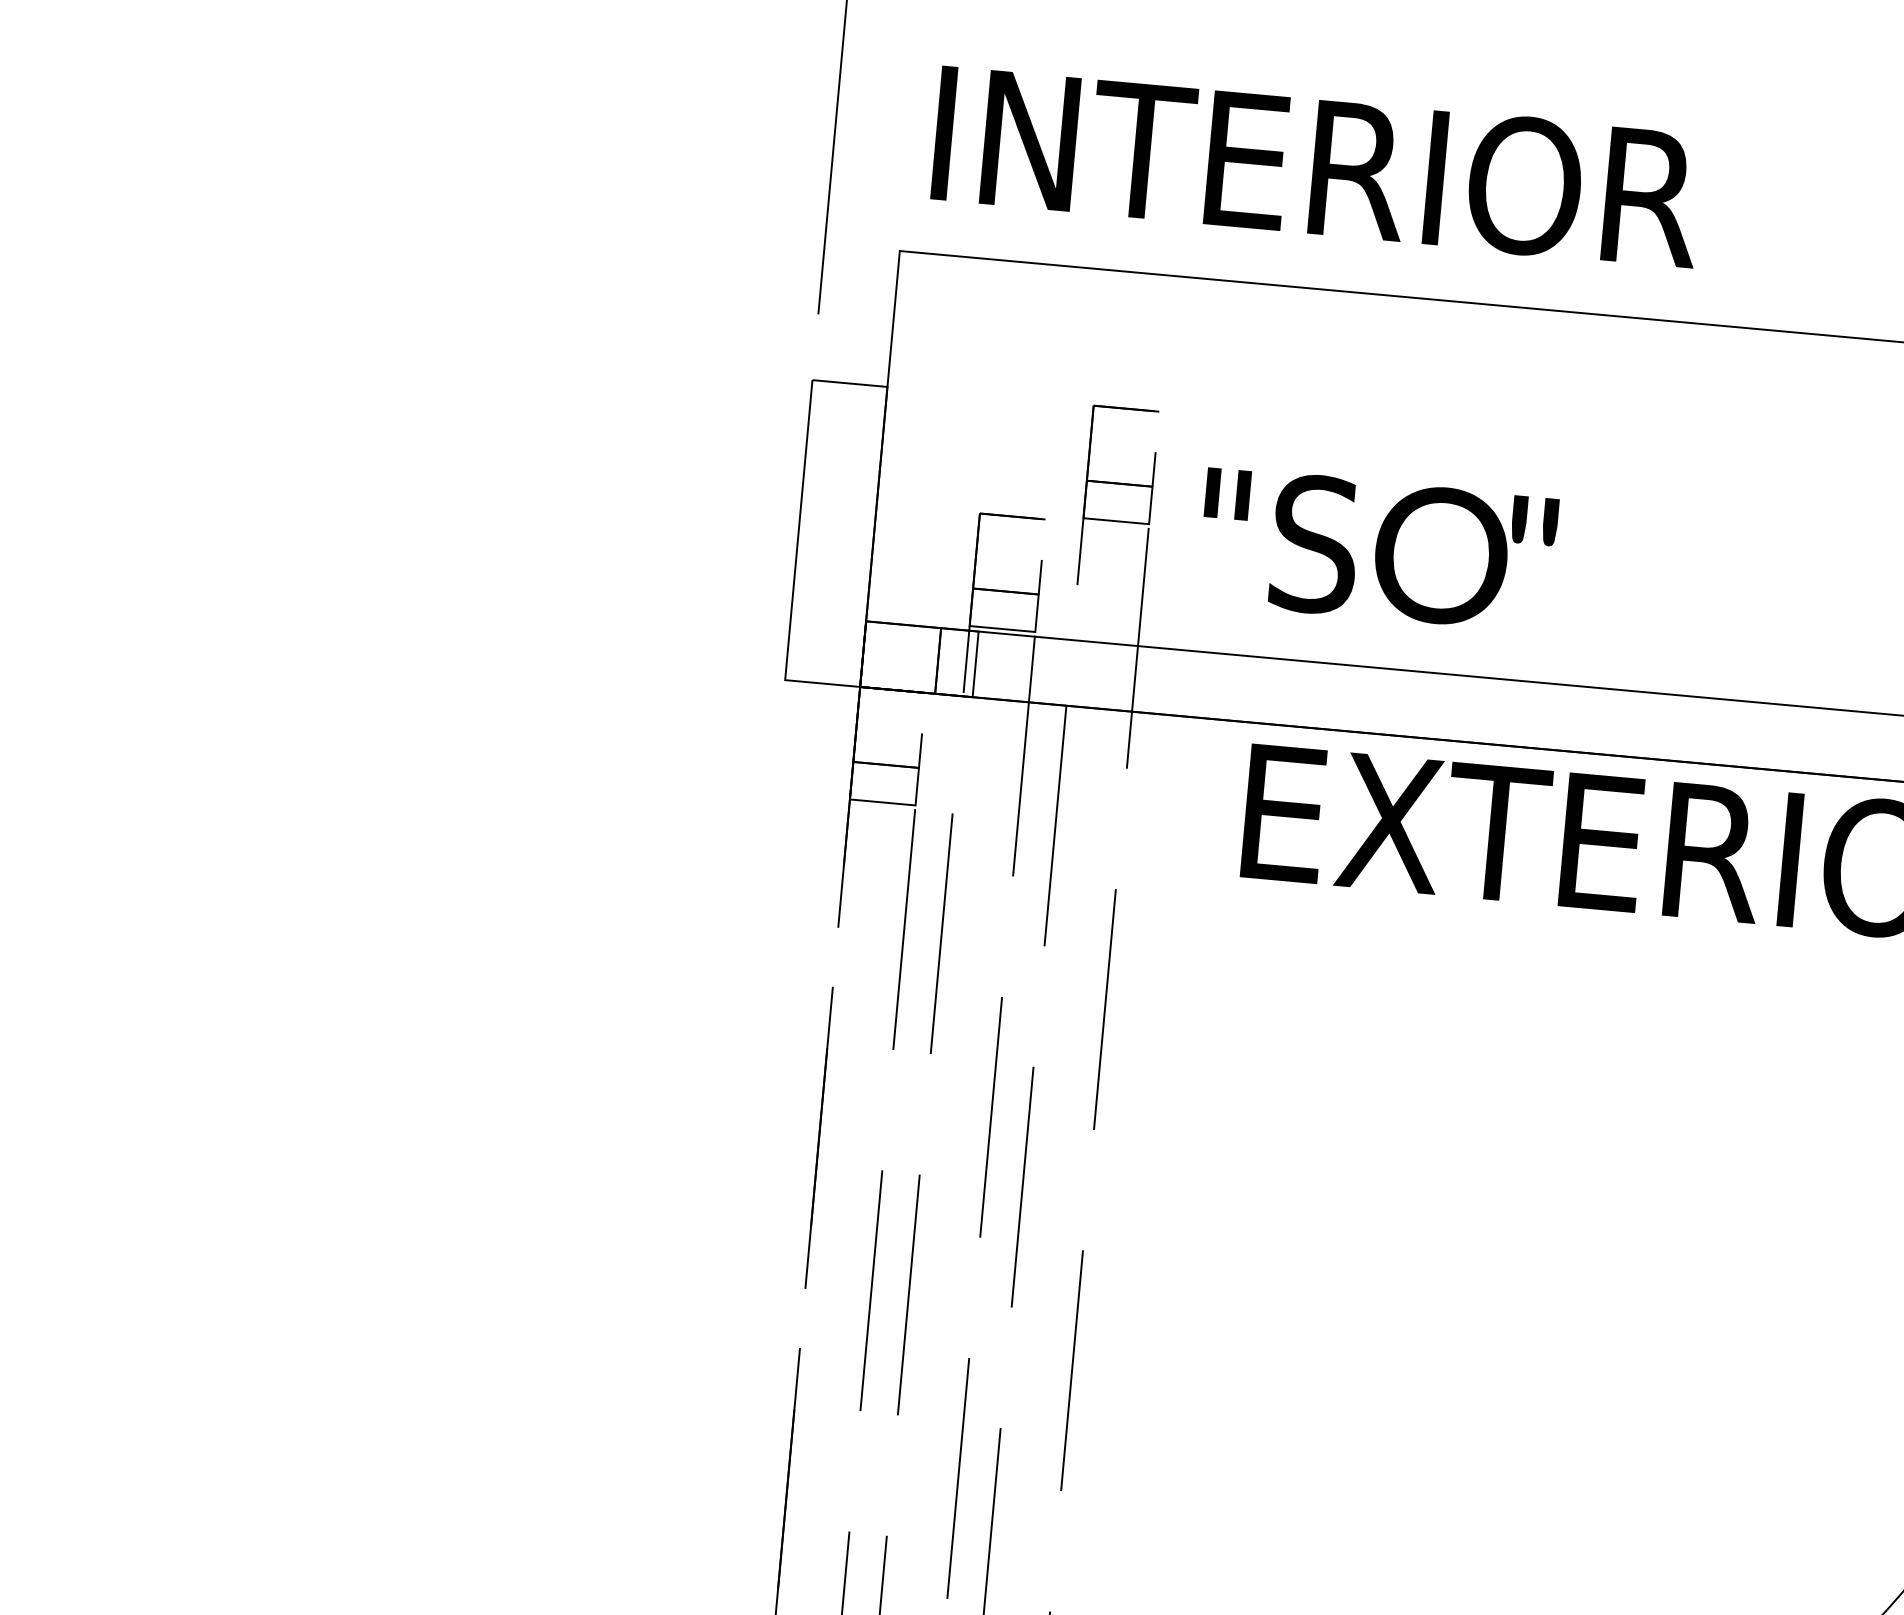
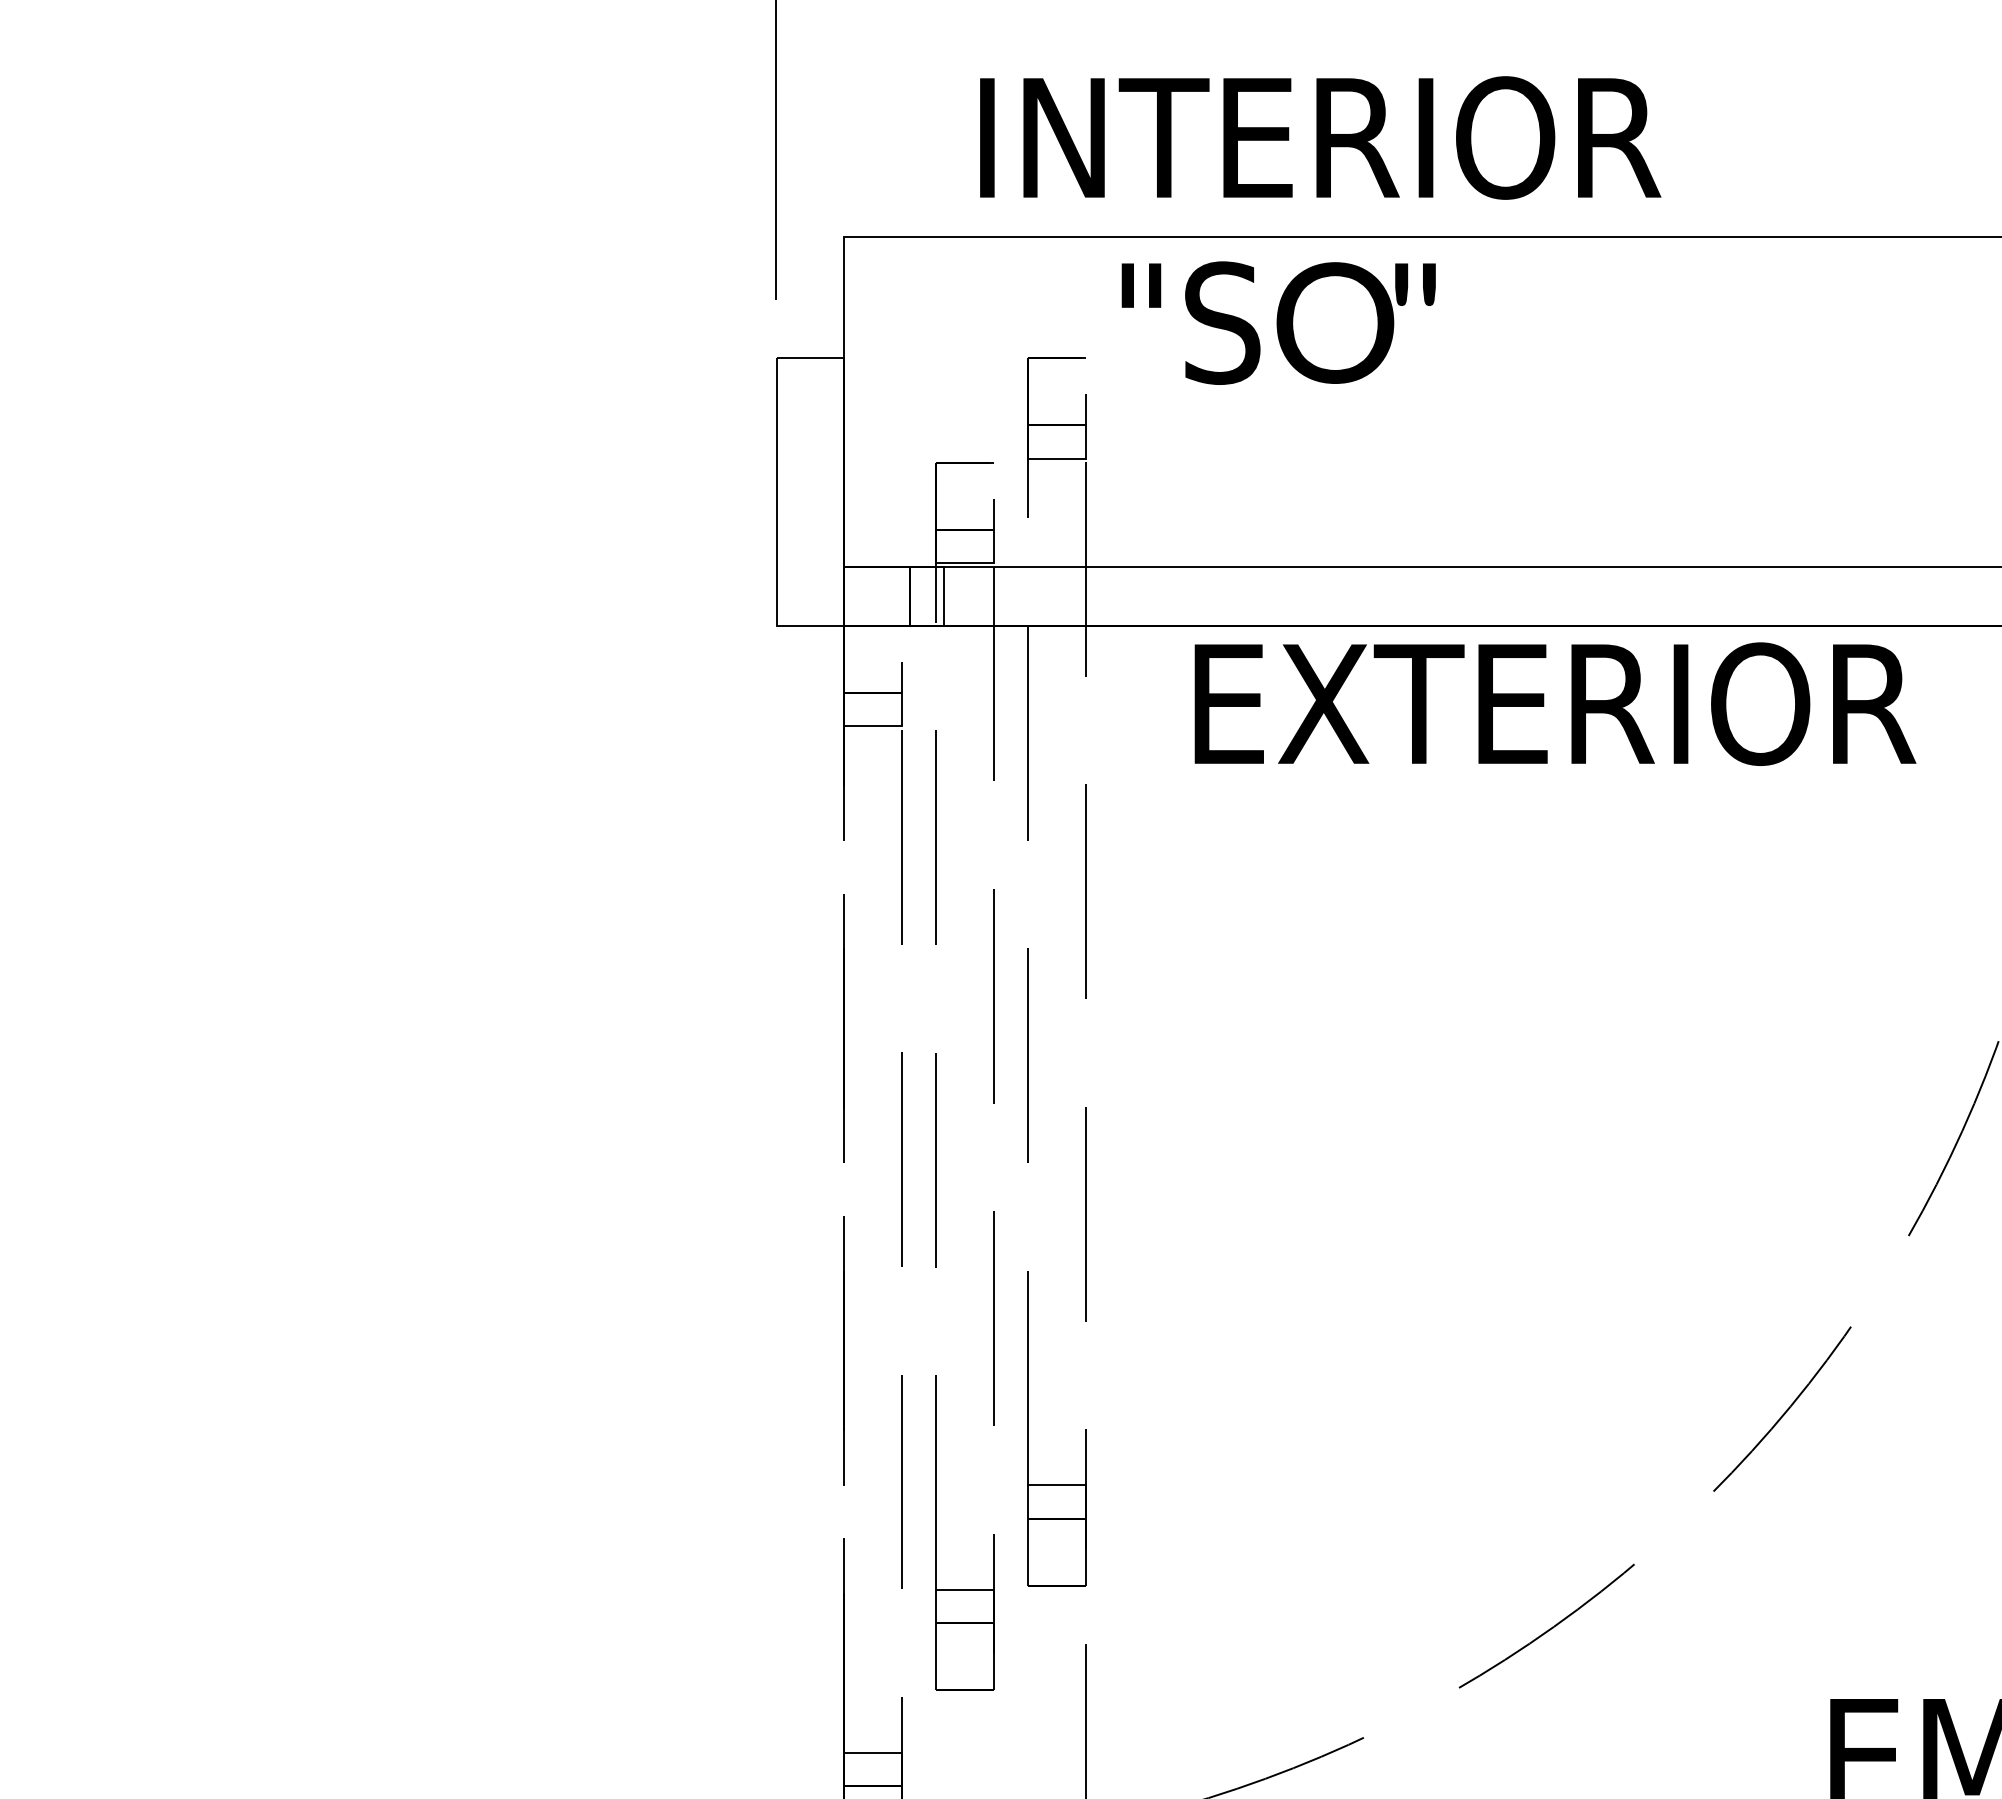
text: (1317, 166) -> (1320, 137), moved
text: (1377, 549) -> (1278, 322), moved

